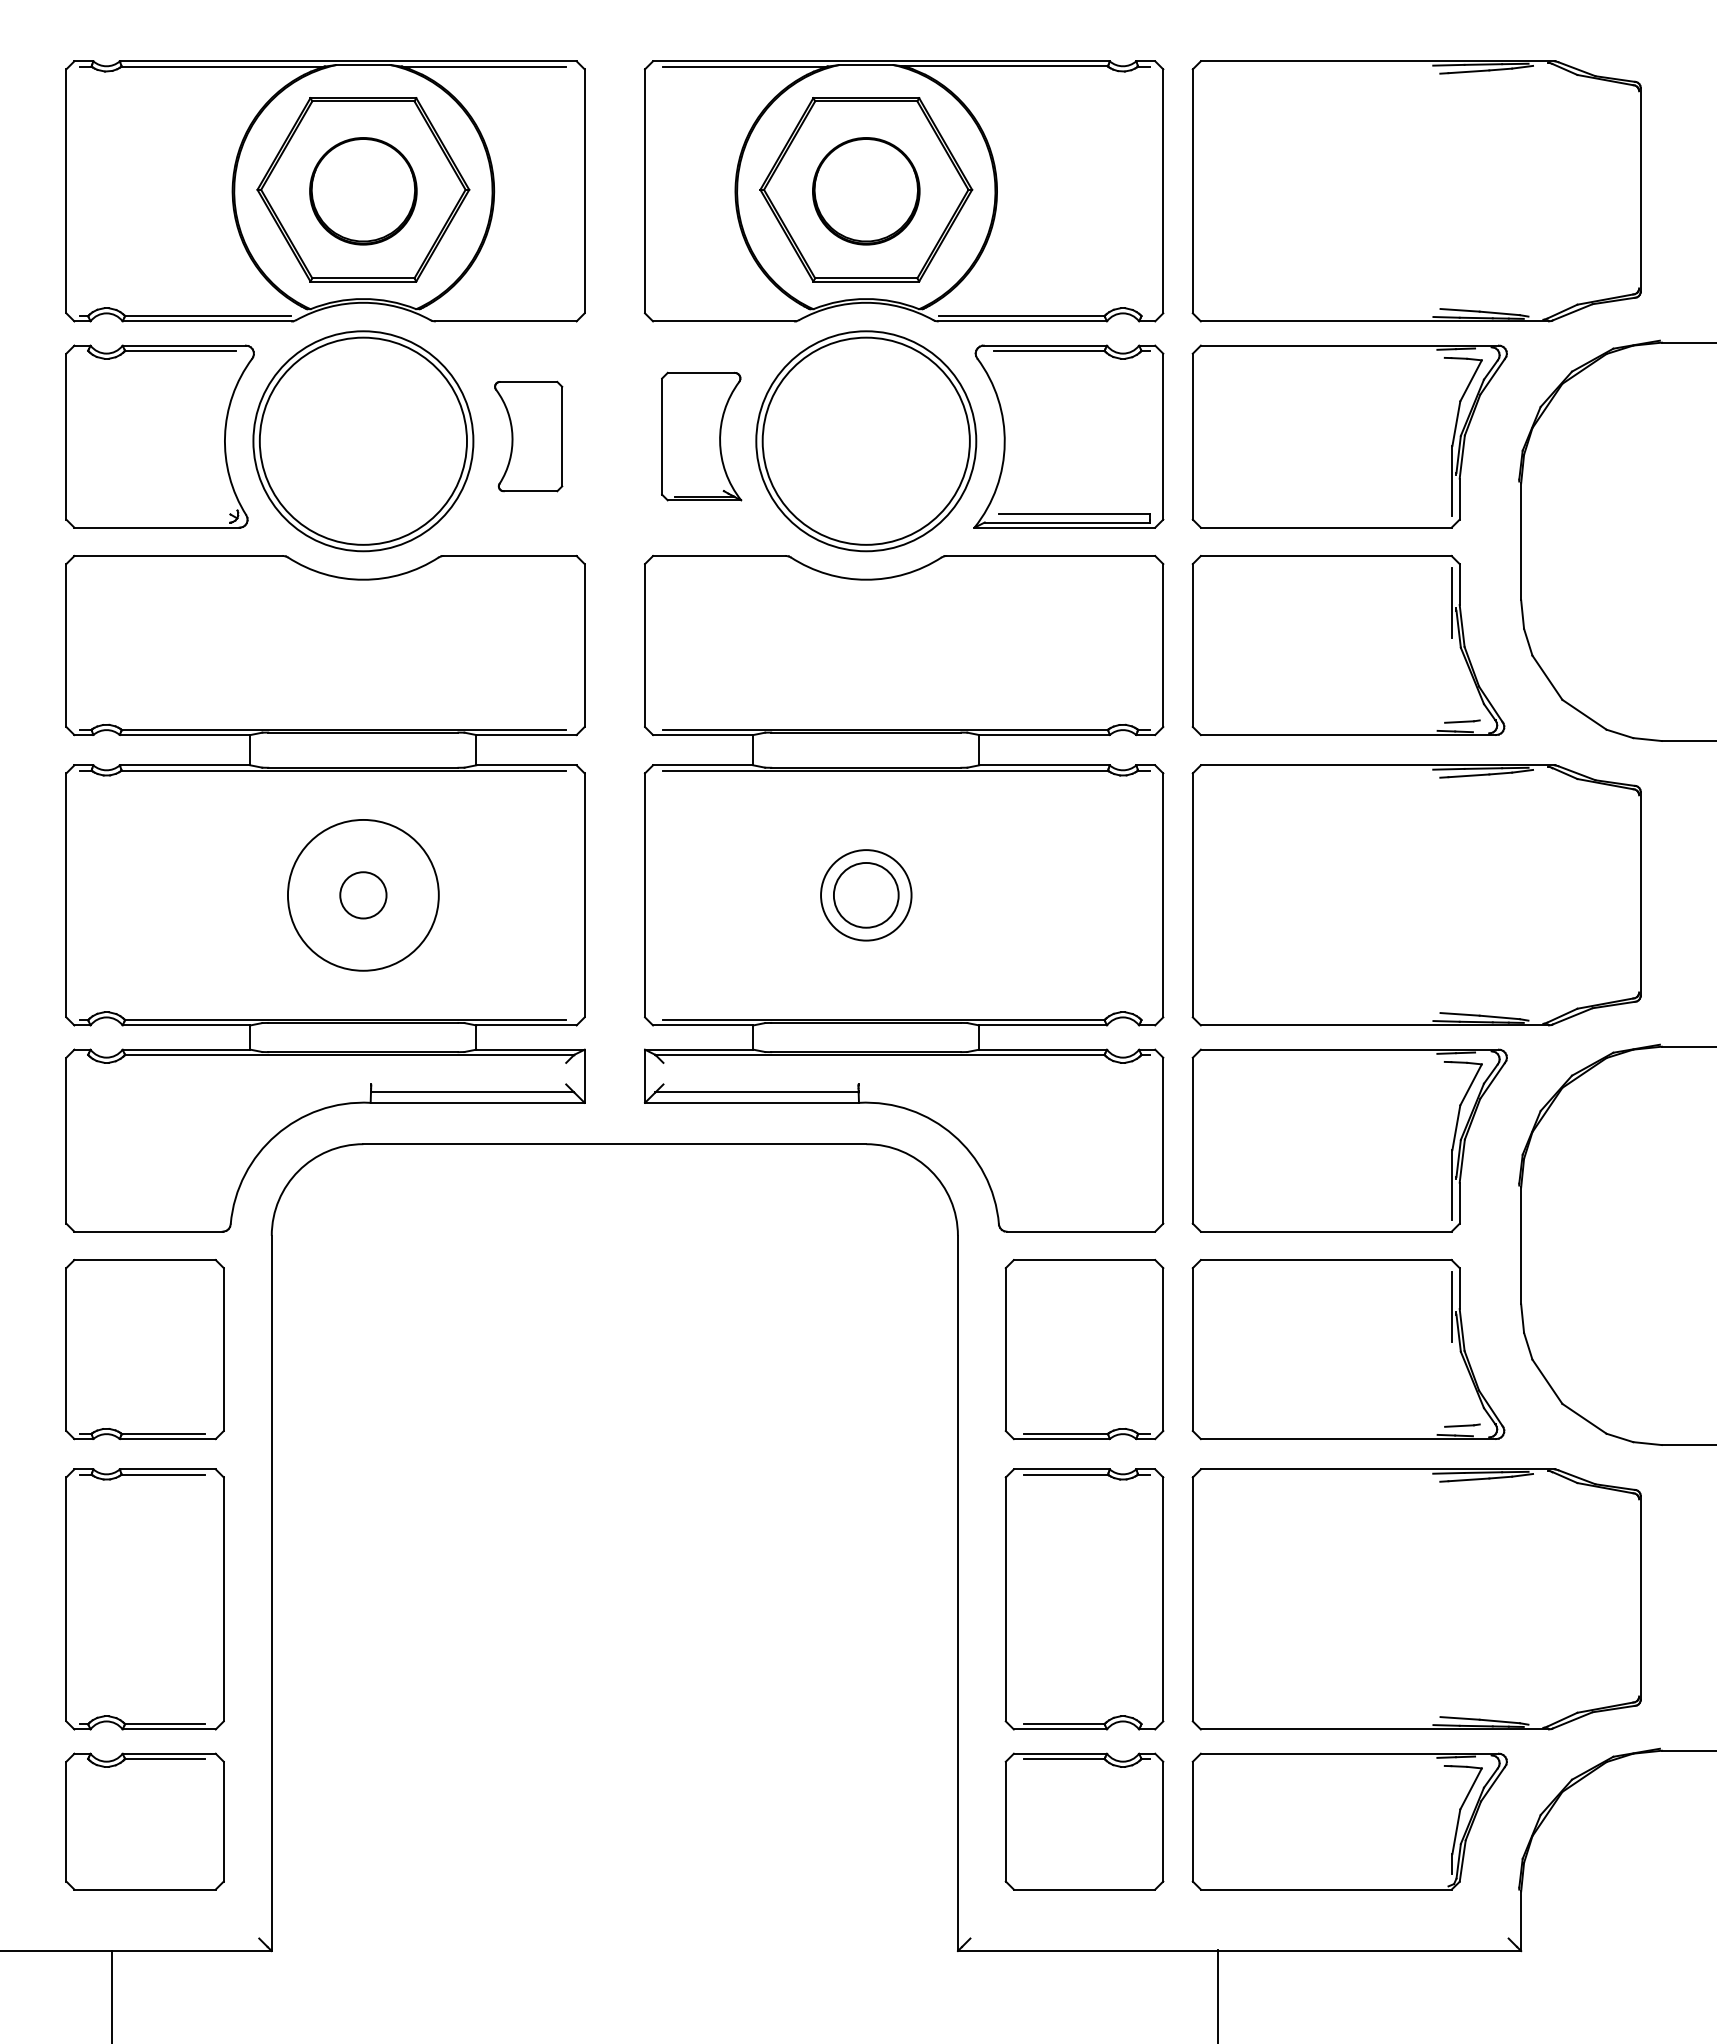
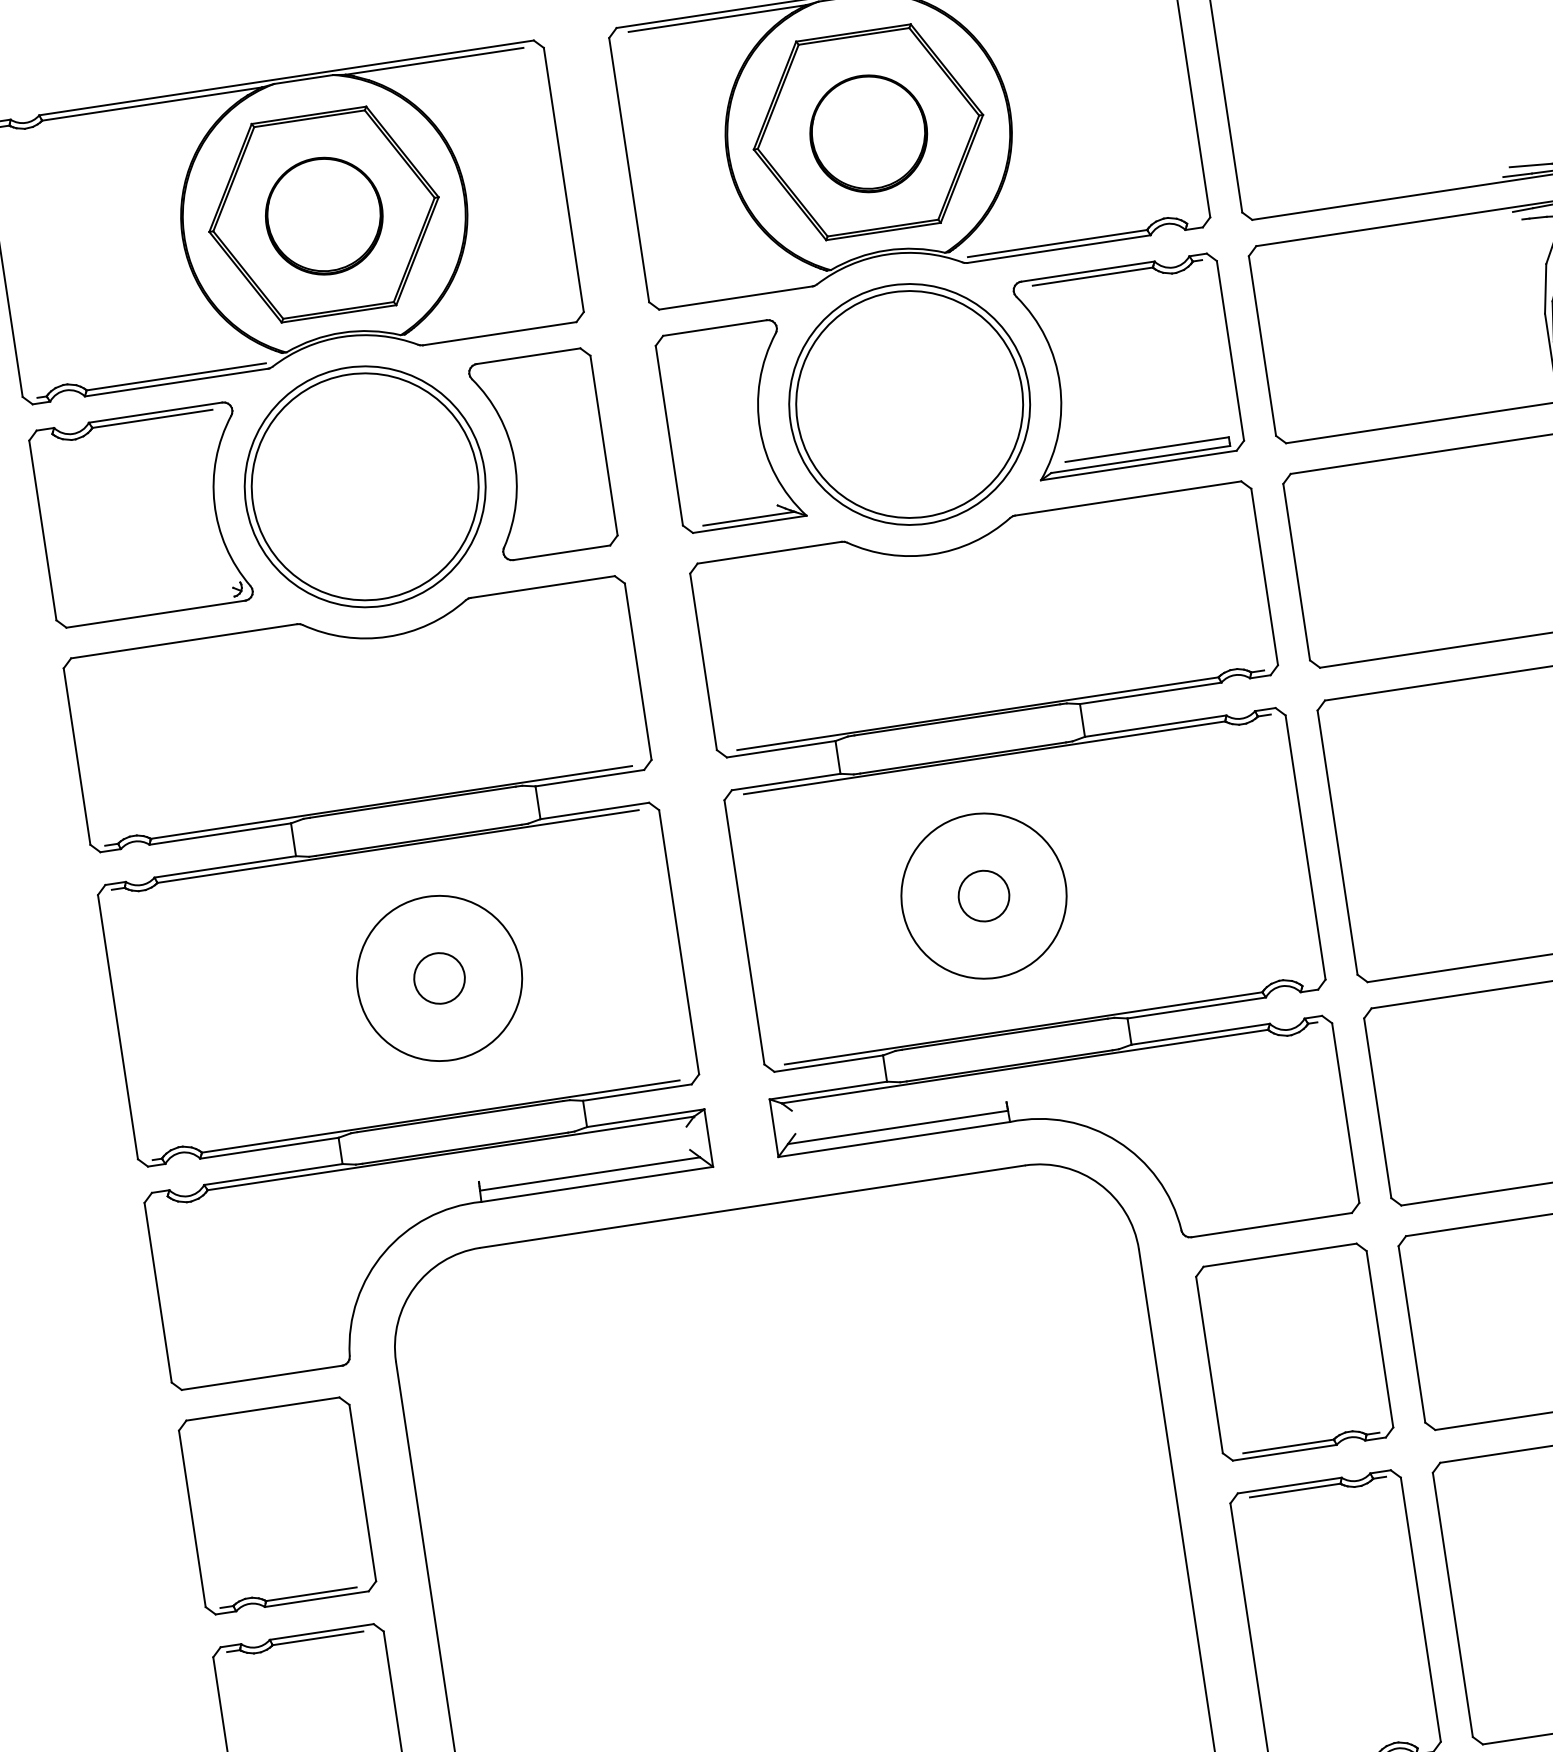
part: (528, 436) -> (543, 454), size x1.67
part: (701, 436) -> (730, 426), size x1.43
circle: (865, 894) -> (983, 895), size x1.67
circle: (866, 895) -> (984, 896), size x0.71

